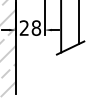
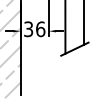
text: (30, 28) -> (34, 29), 28 -> 36

